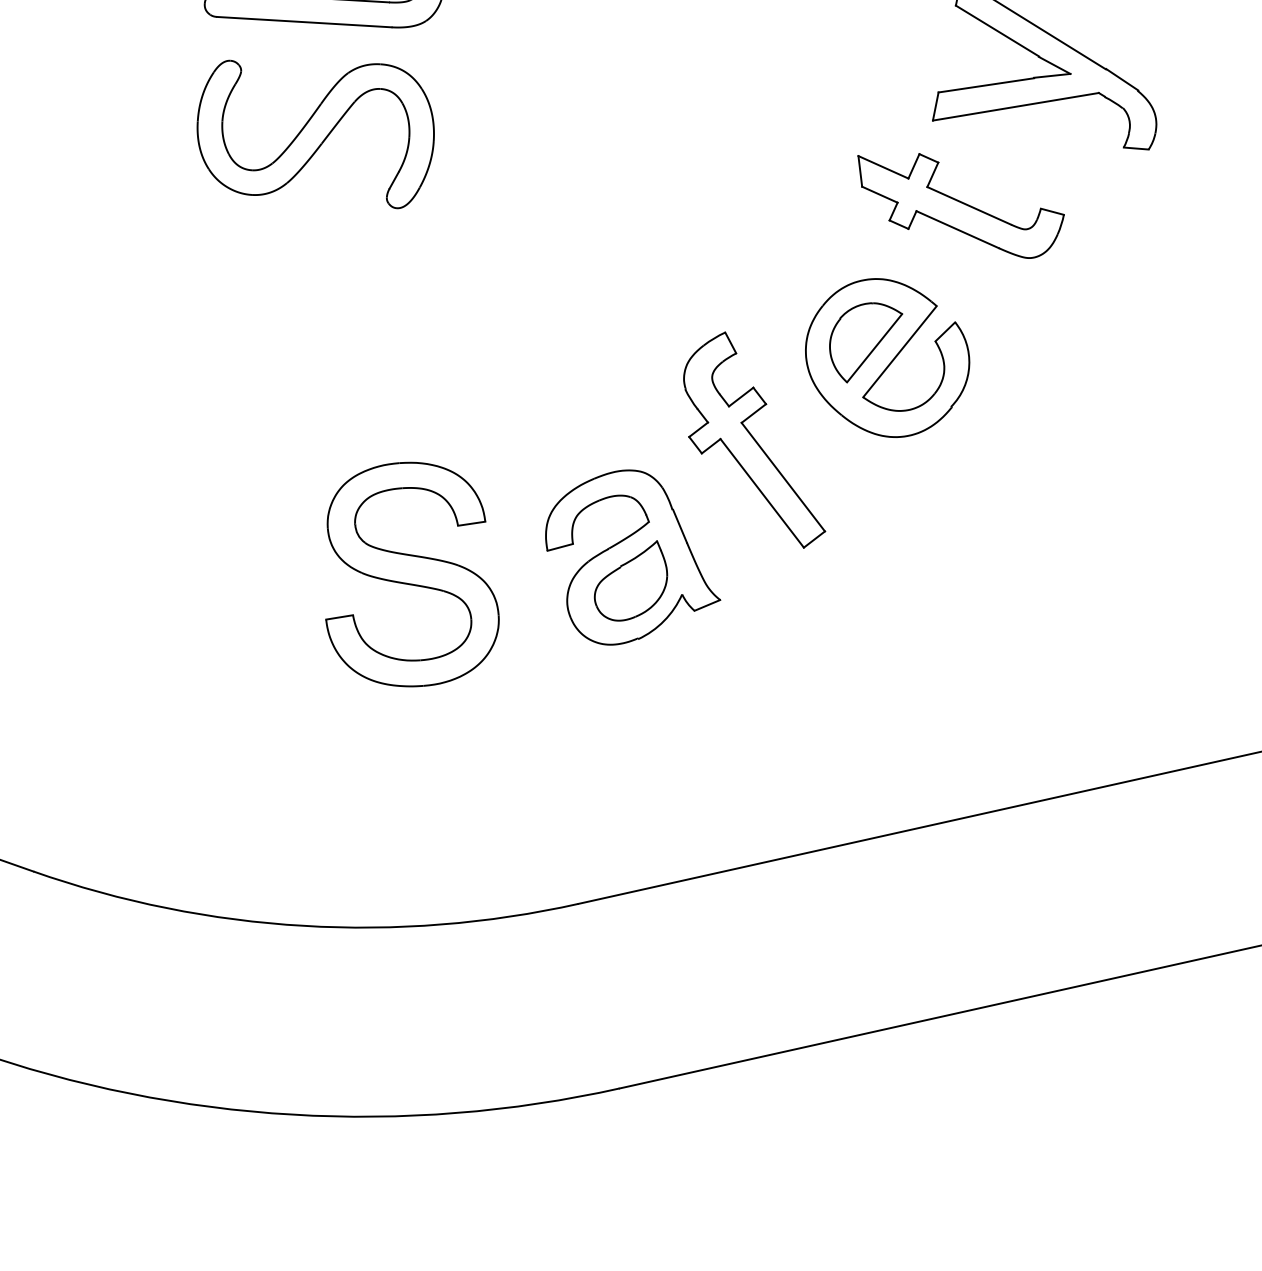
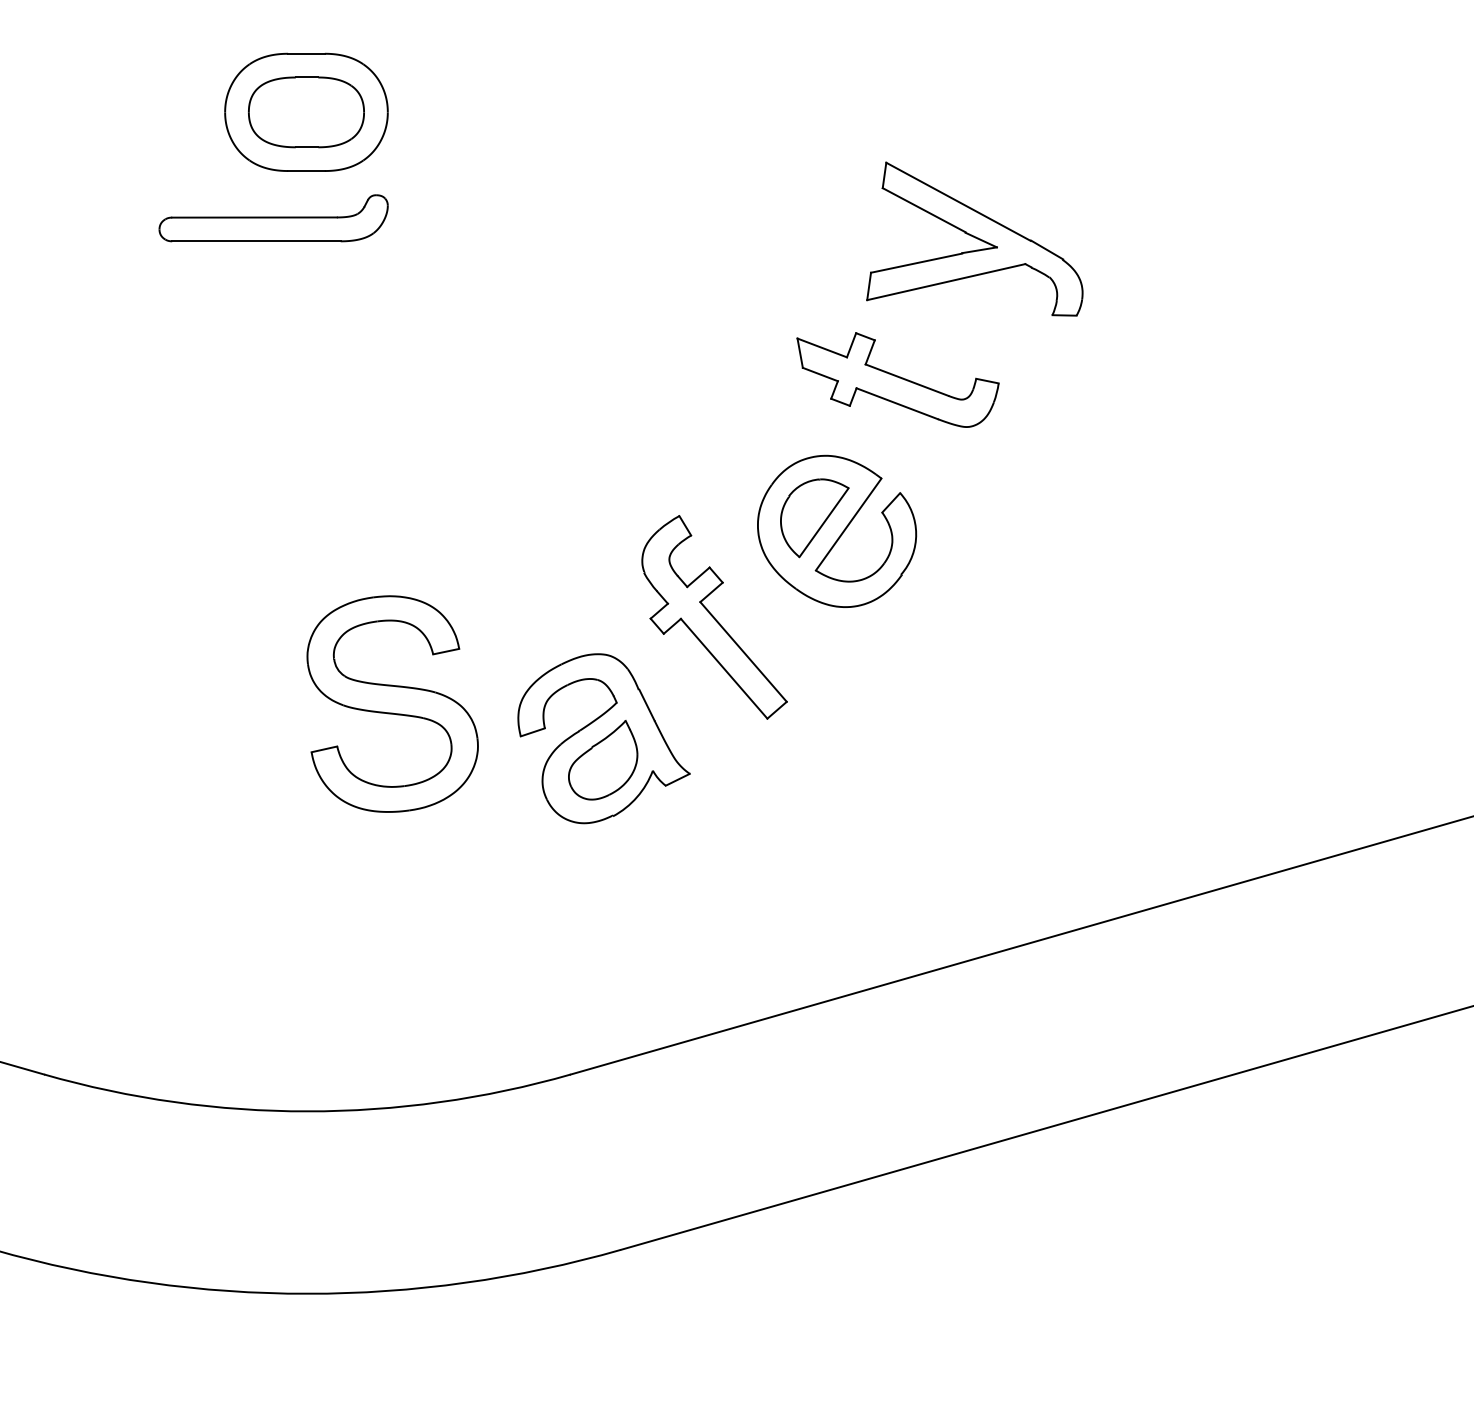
part: (315, 132) -> (273, 346), removed
part: (412, 574) -> (392, 703), moved

